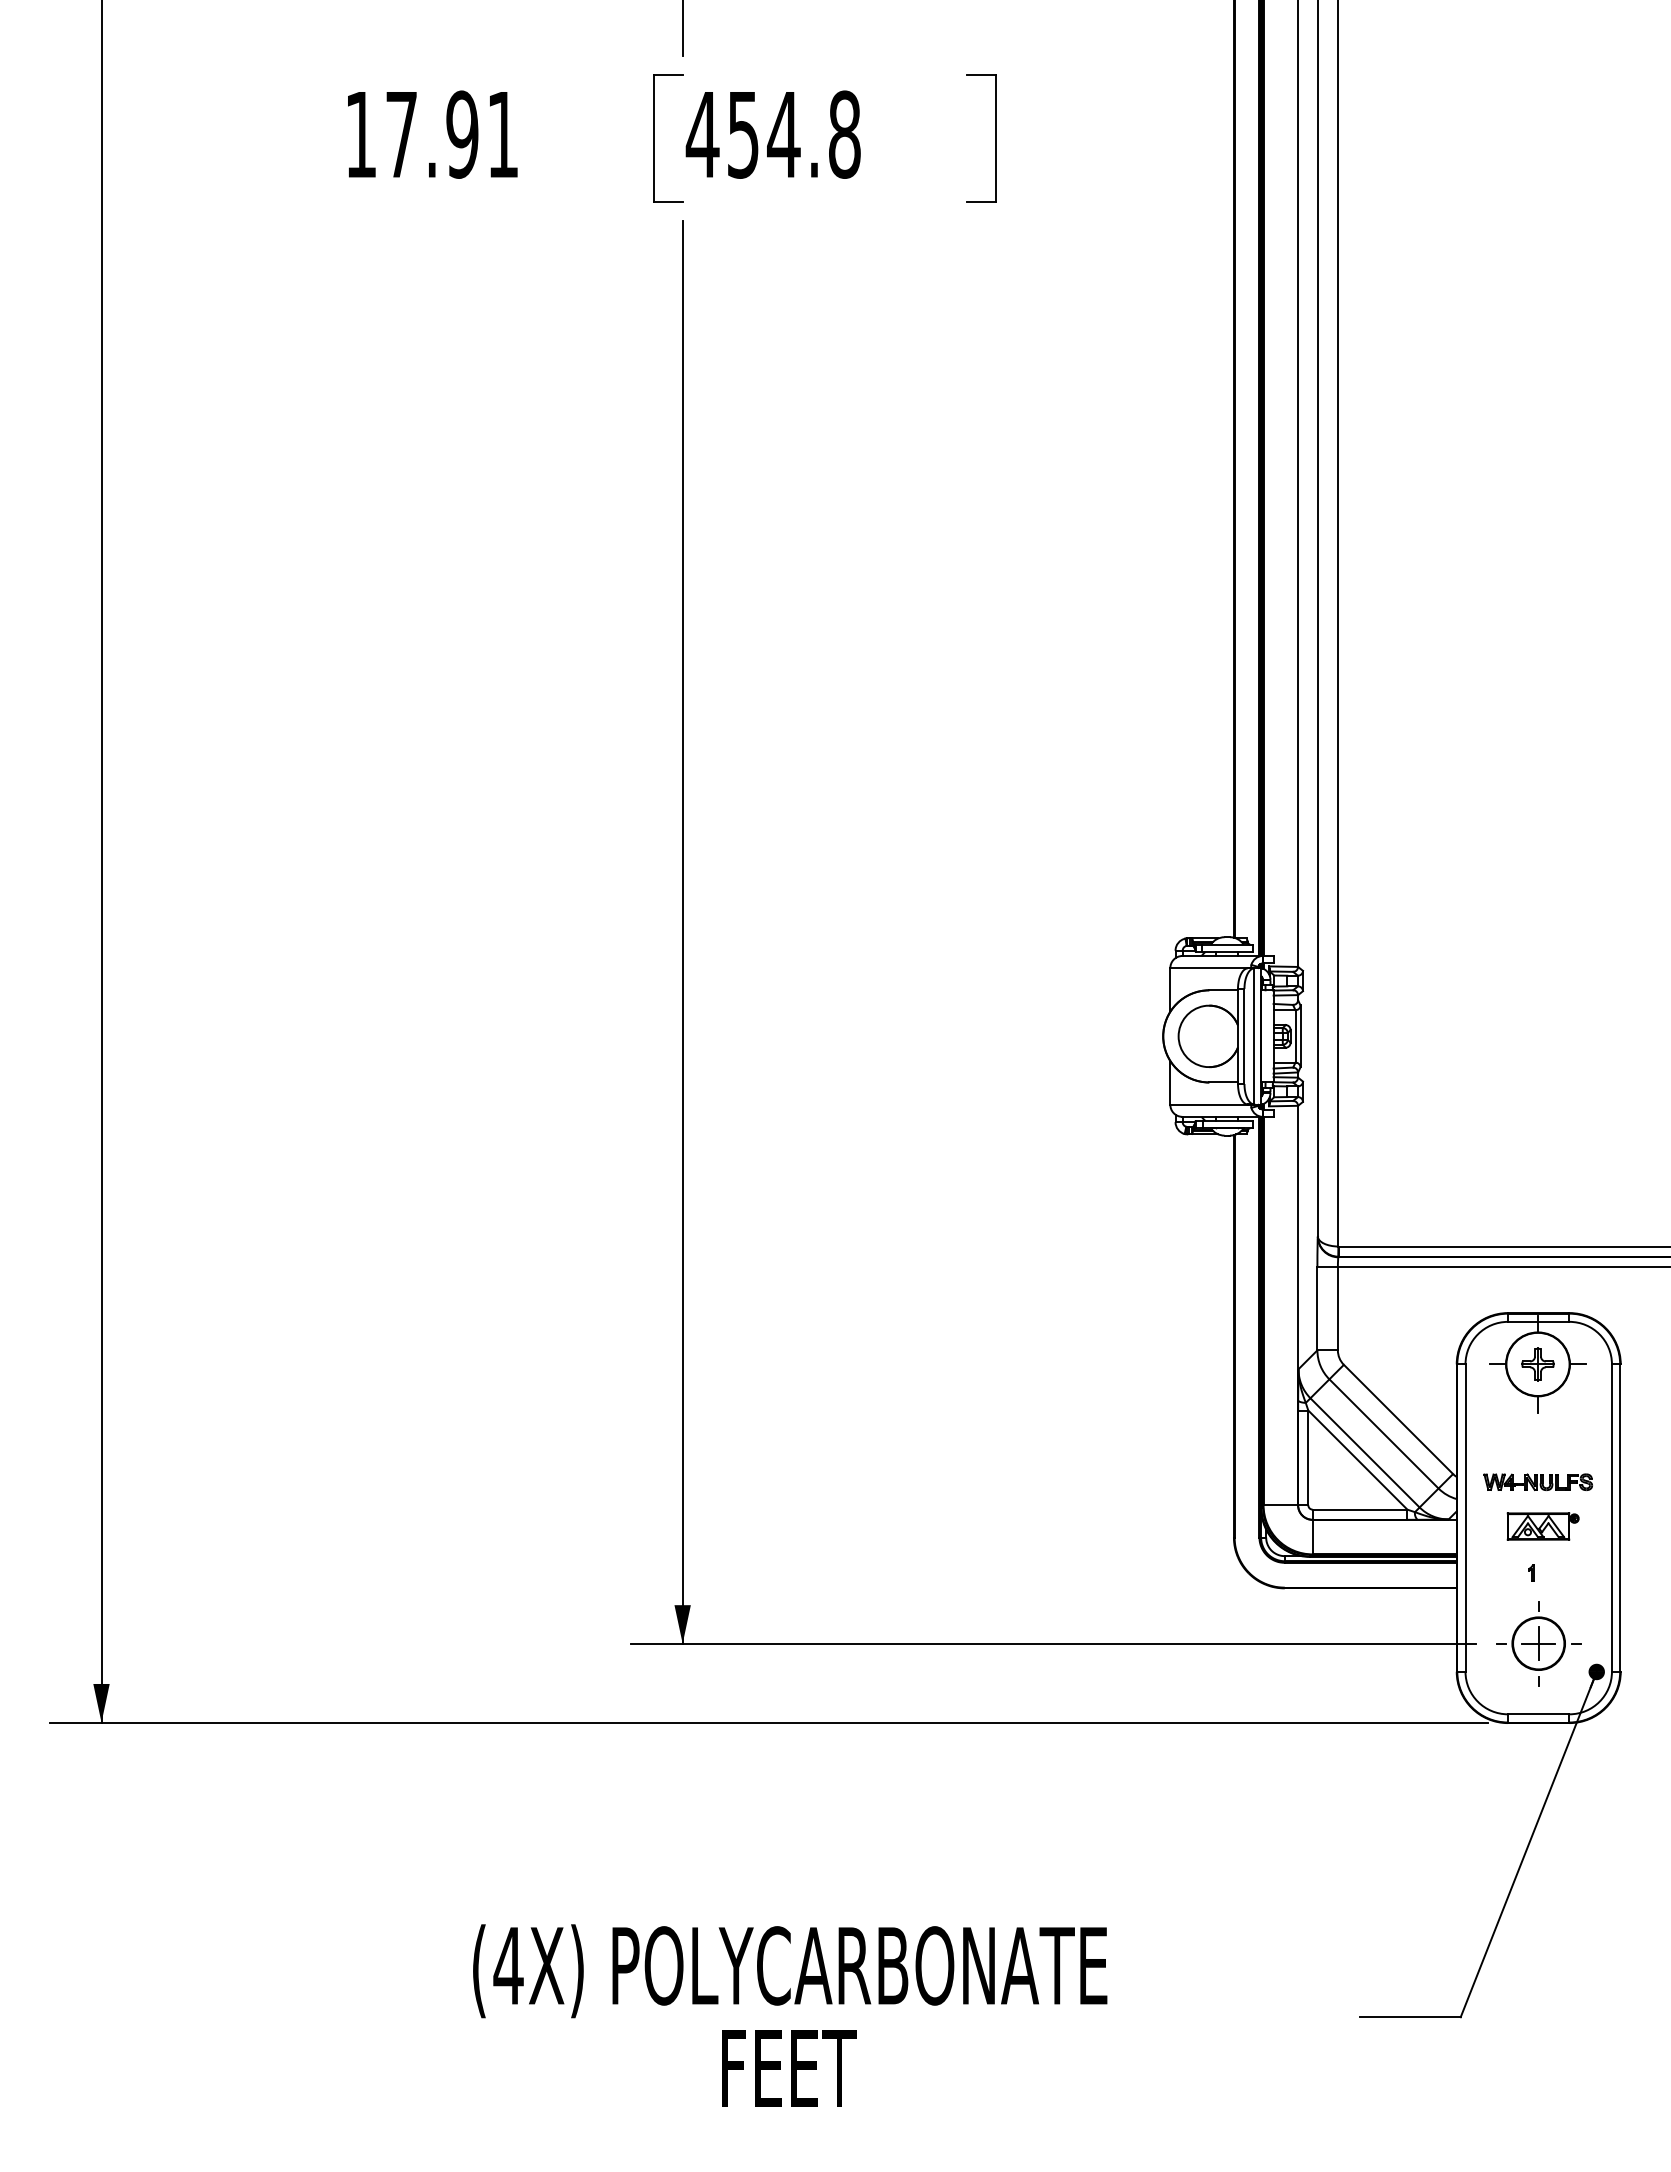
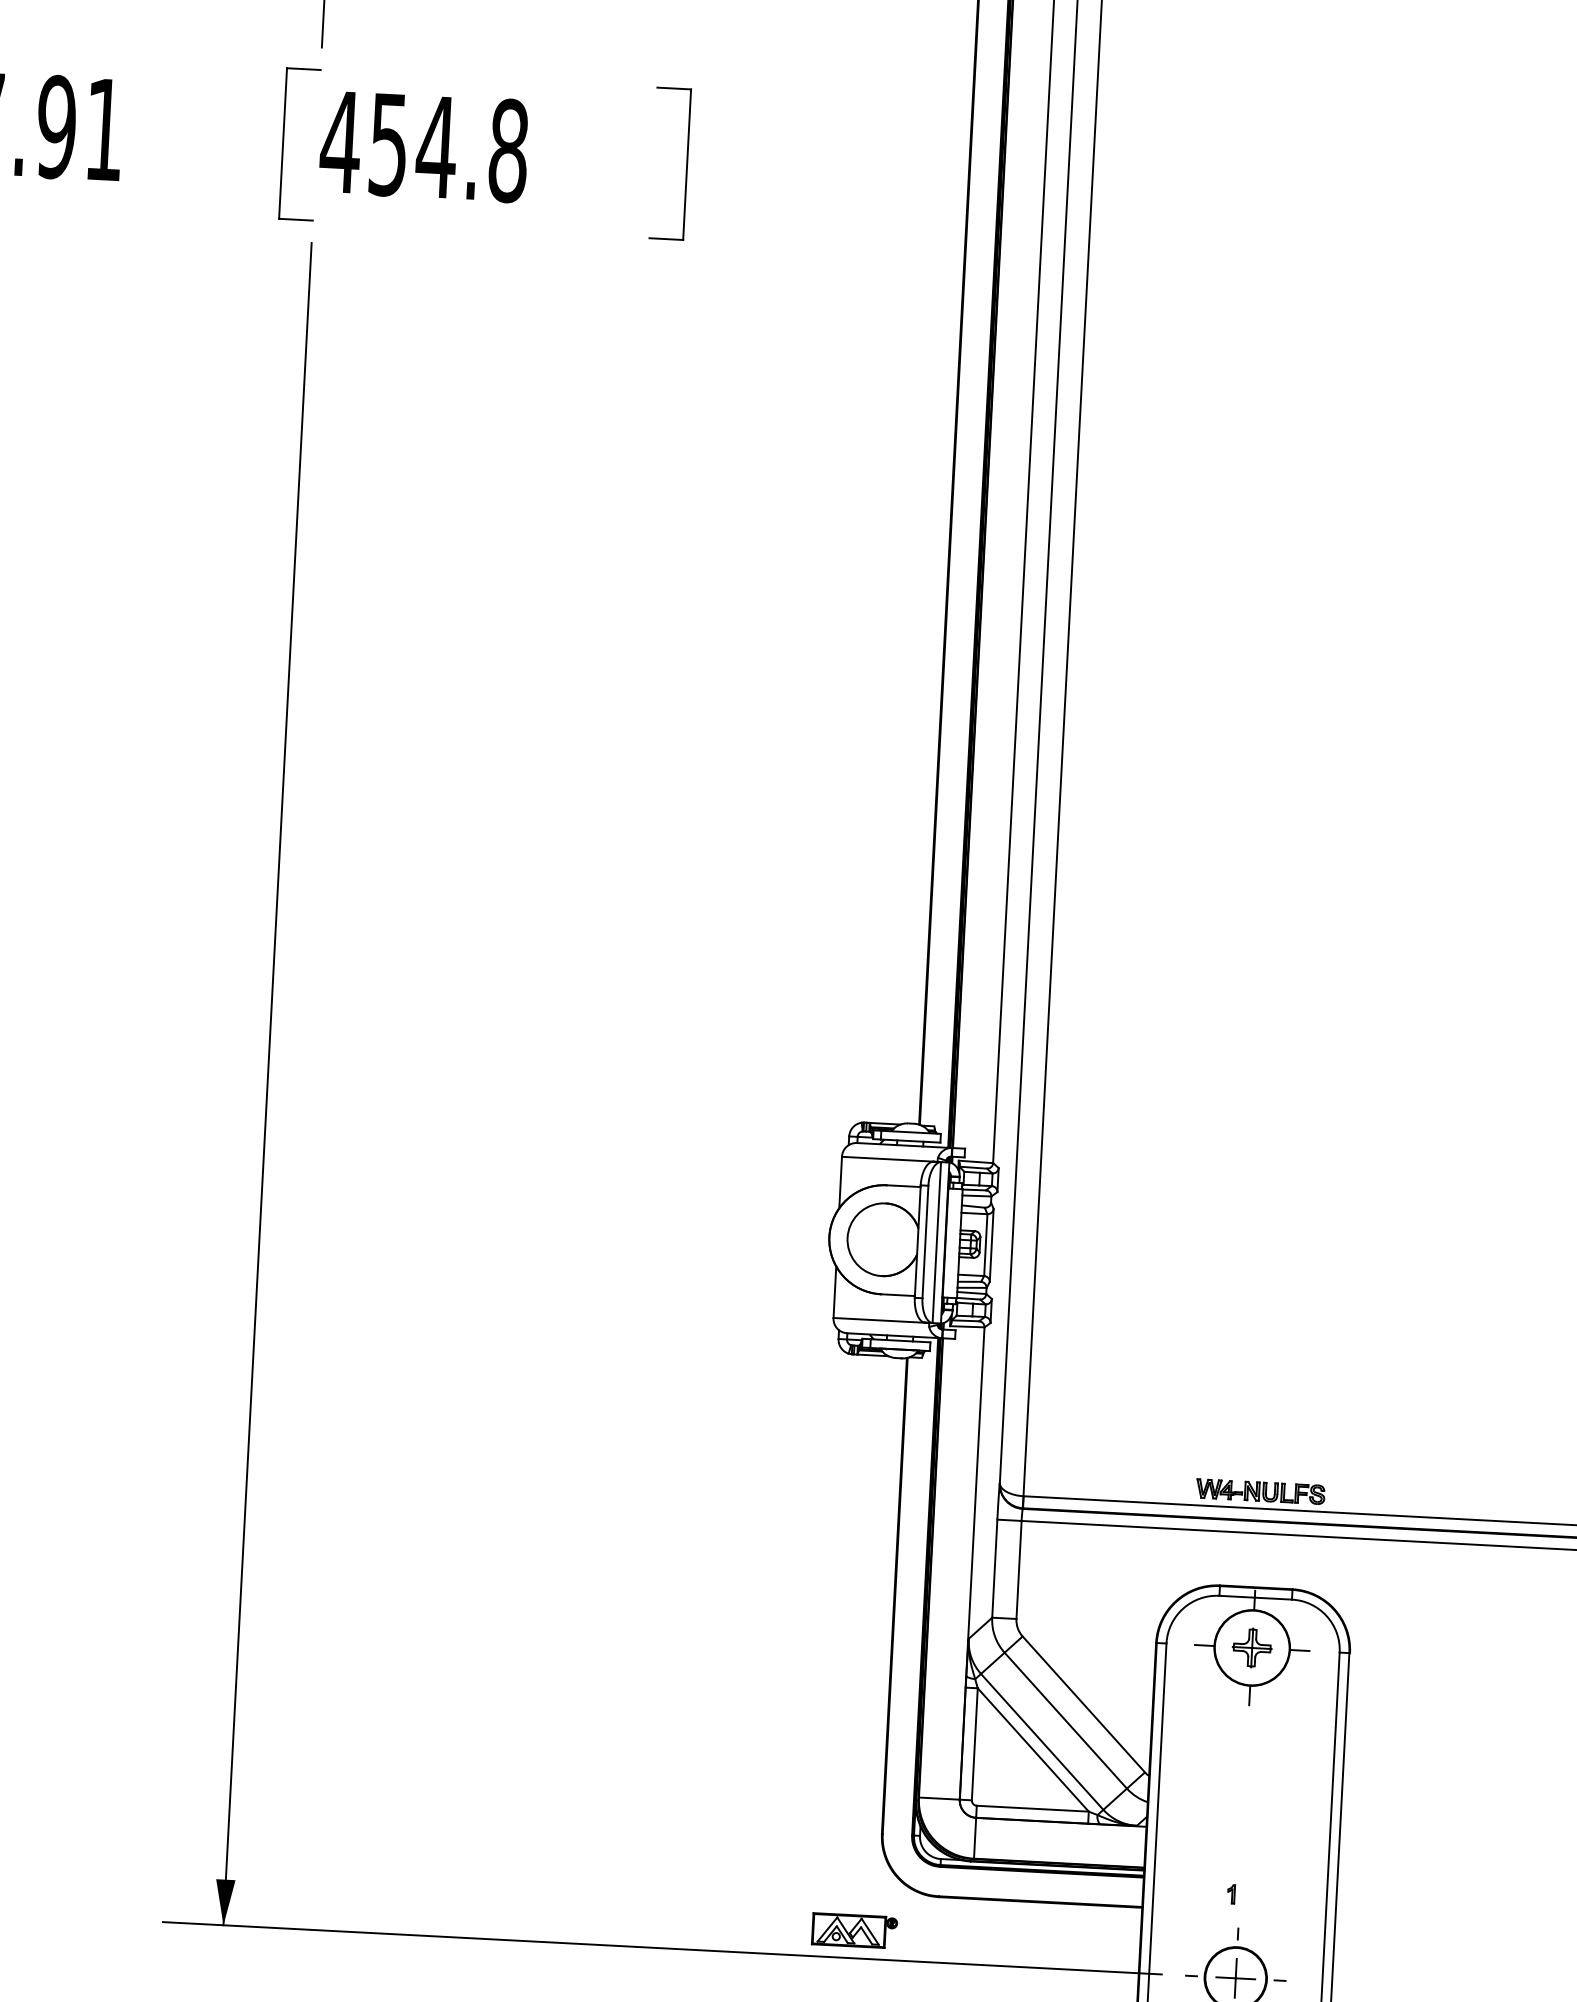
part: (1538, 1481) -> (1261, 1490), moved
part: (1542, 1526) -> (853, 1930), moved

